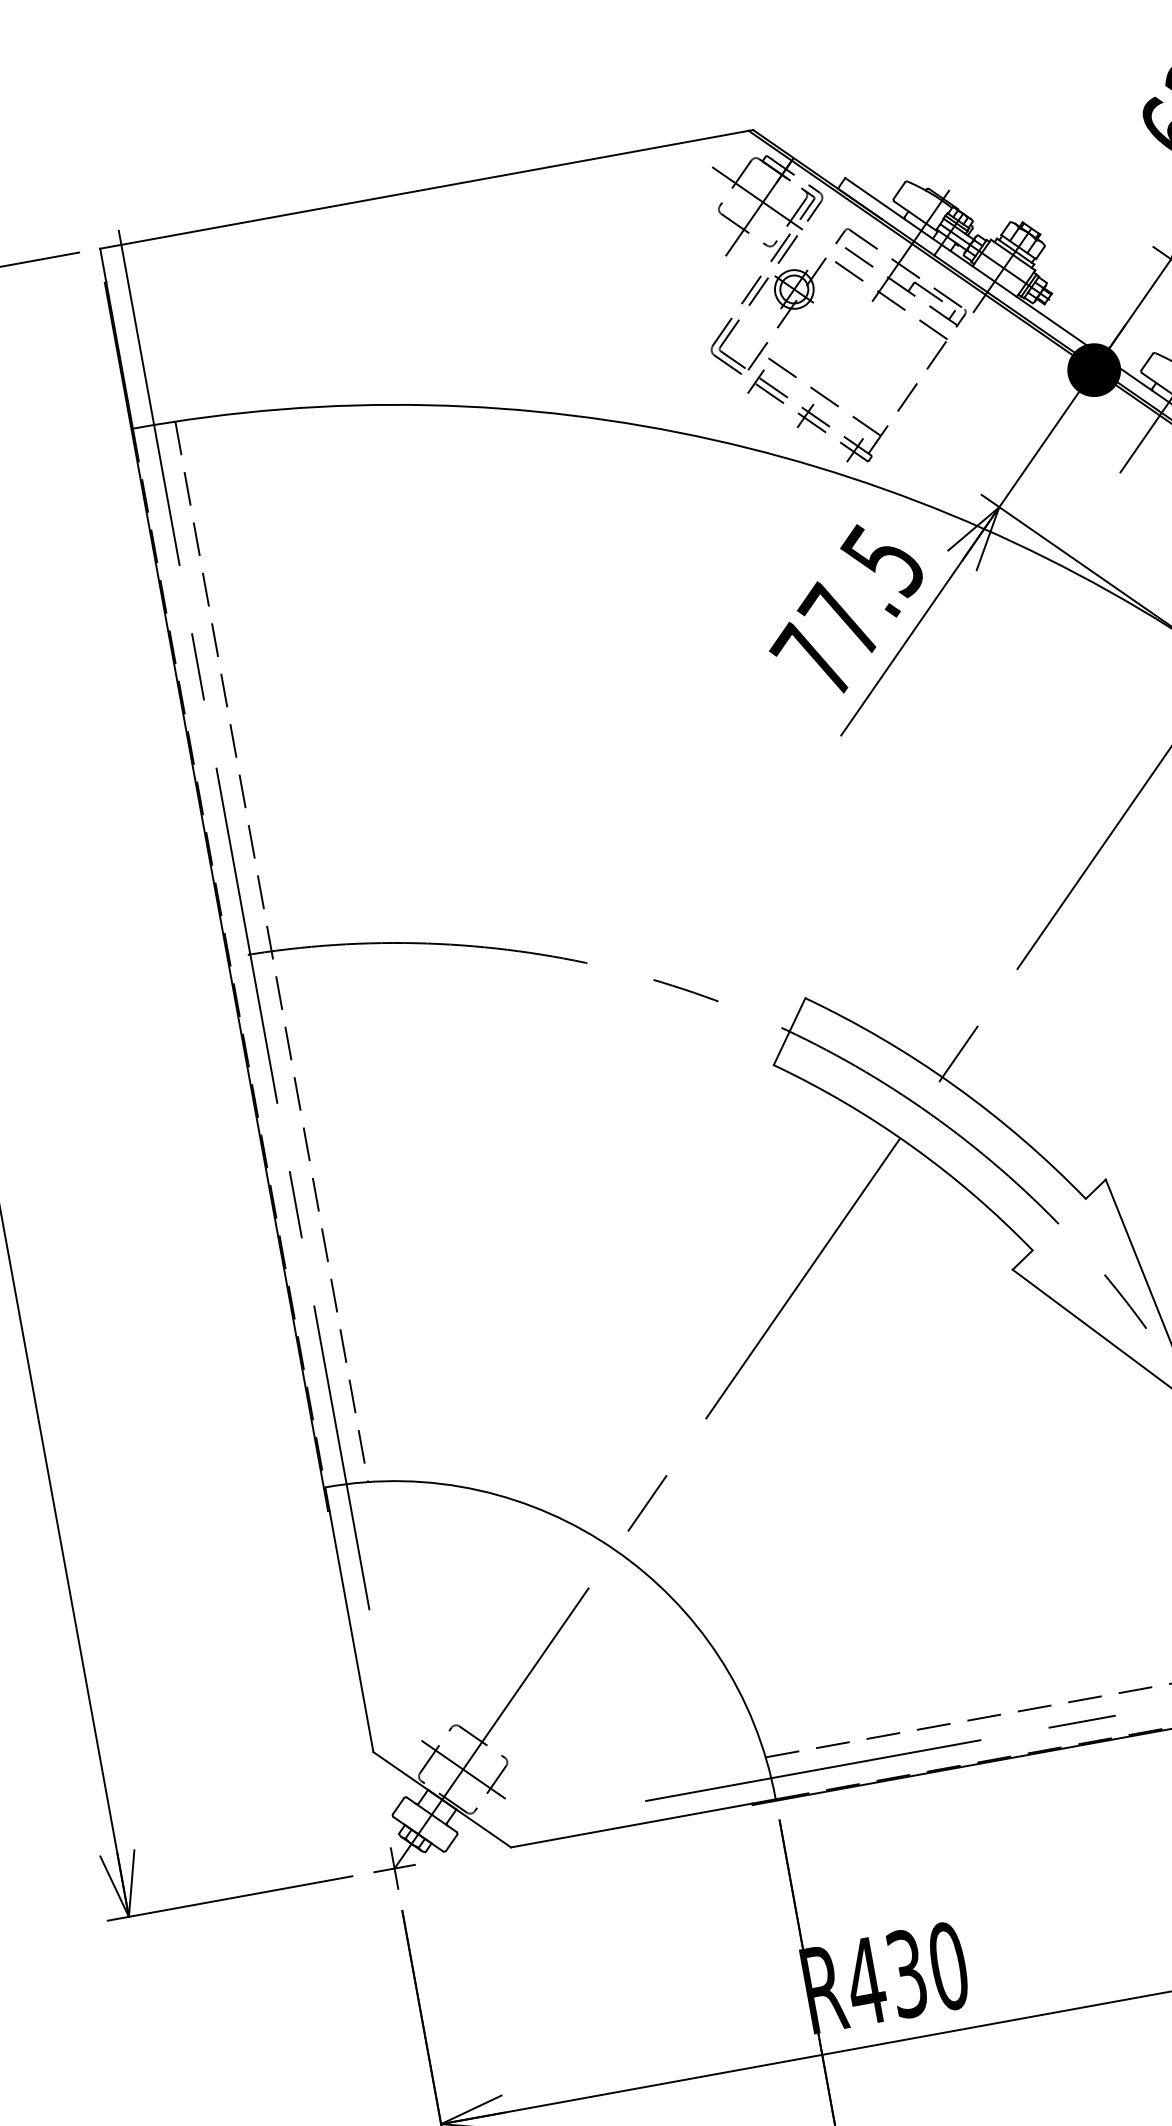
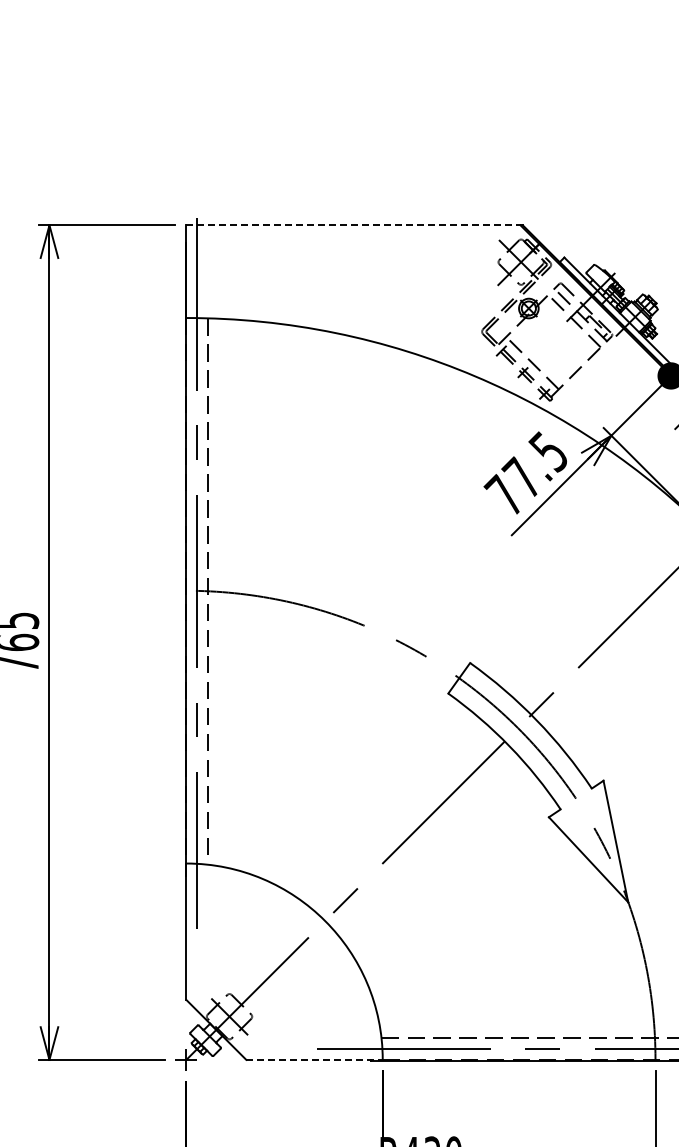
line: (424, 190) -> (353, 225), solid -> dashed
line: (645, 1822) -> (315, 1059), solid -> dashed

